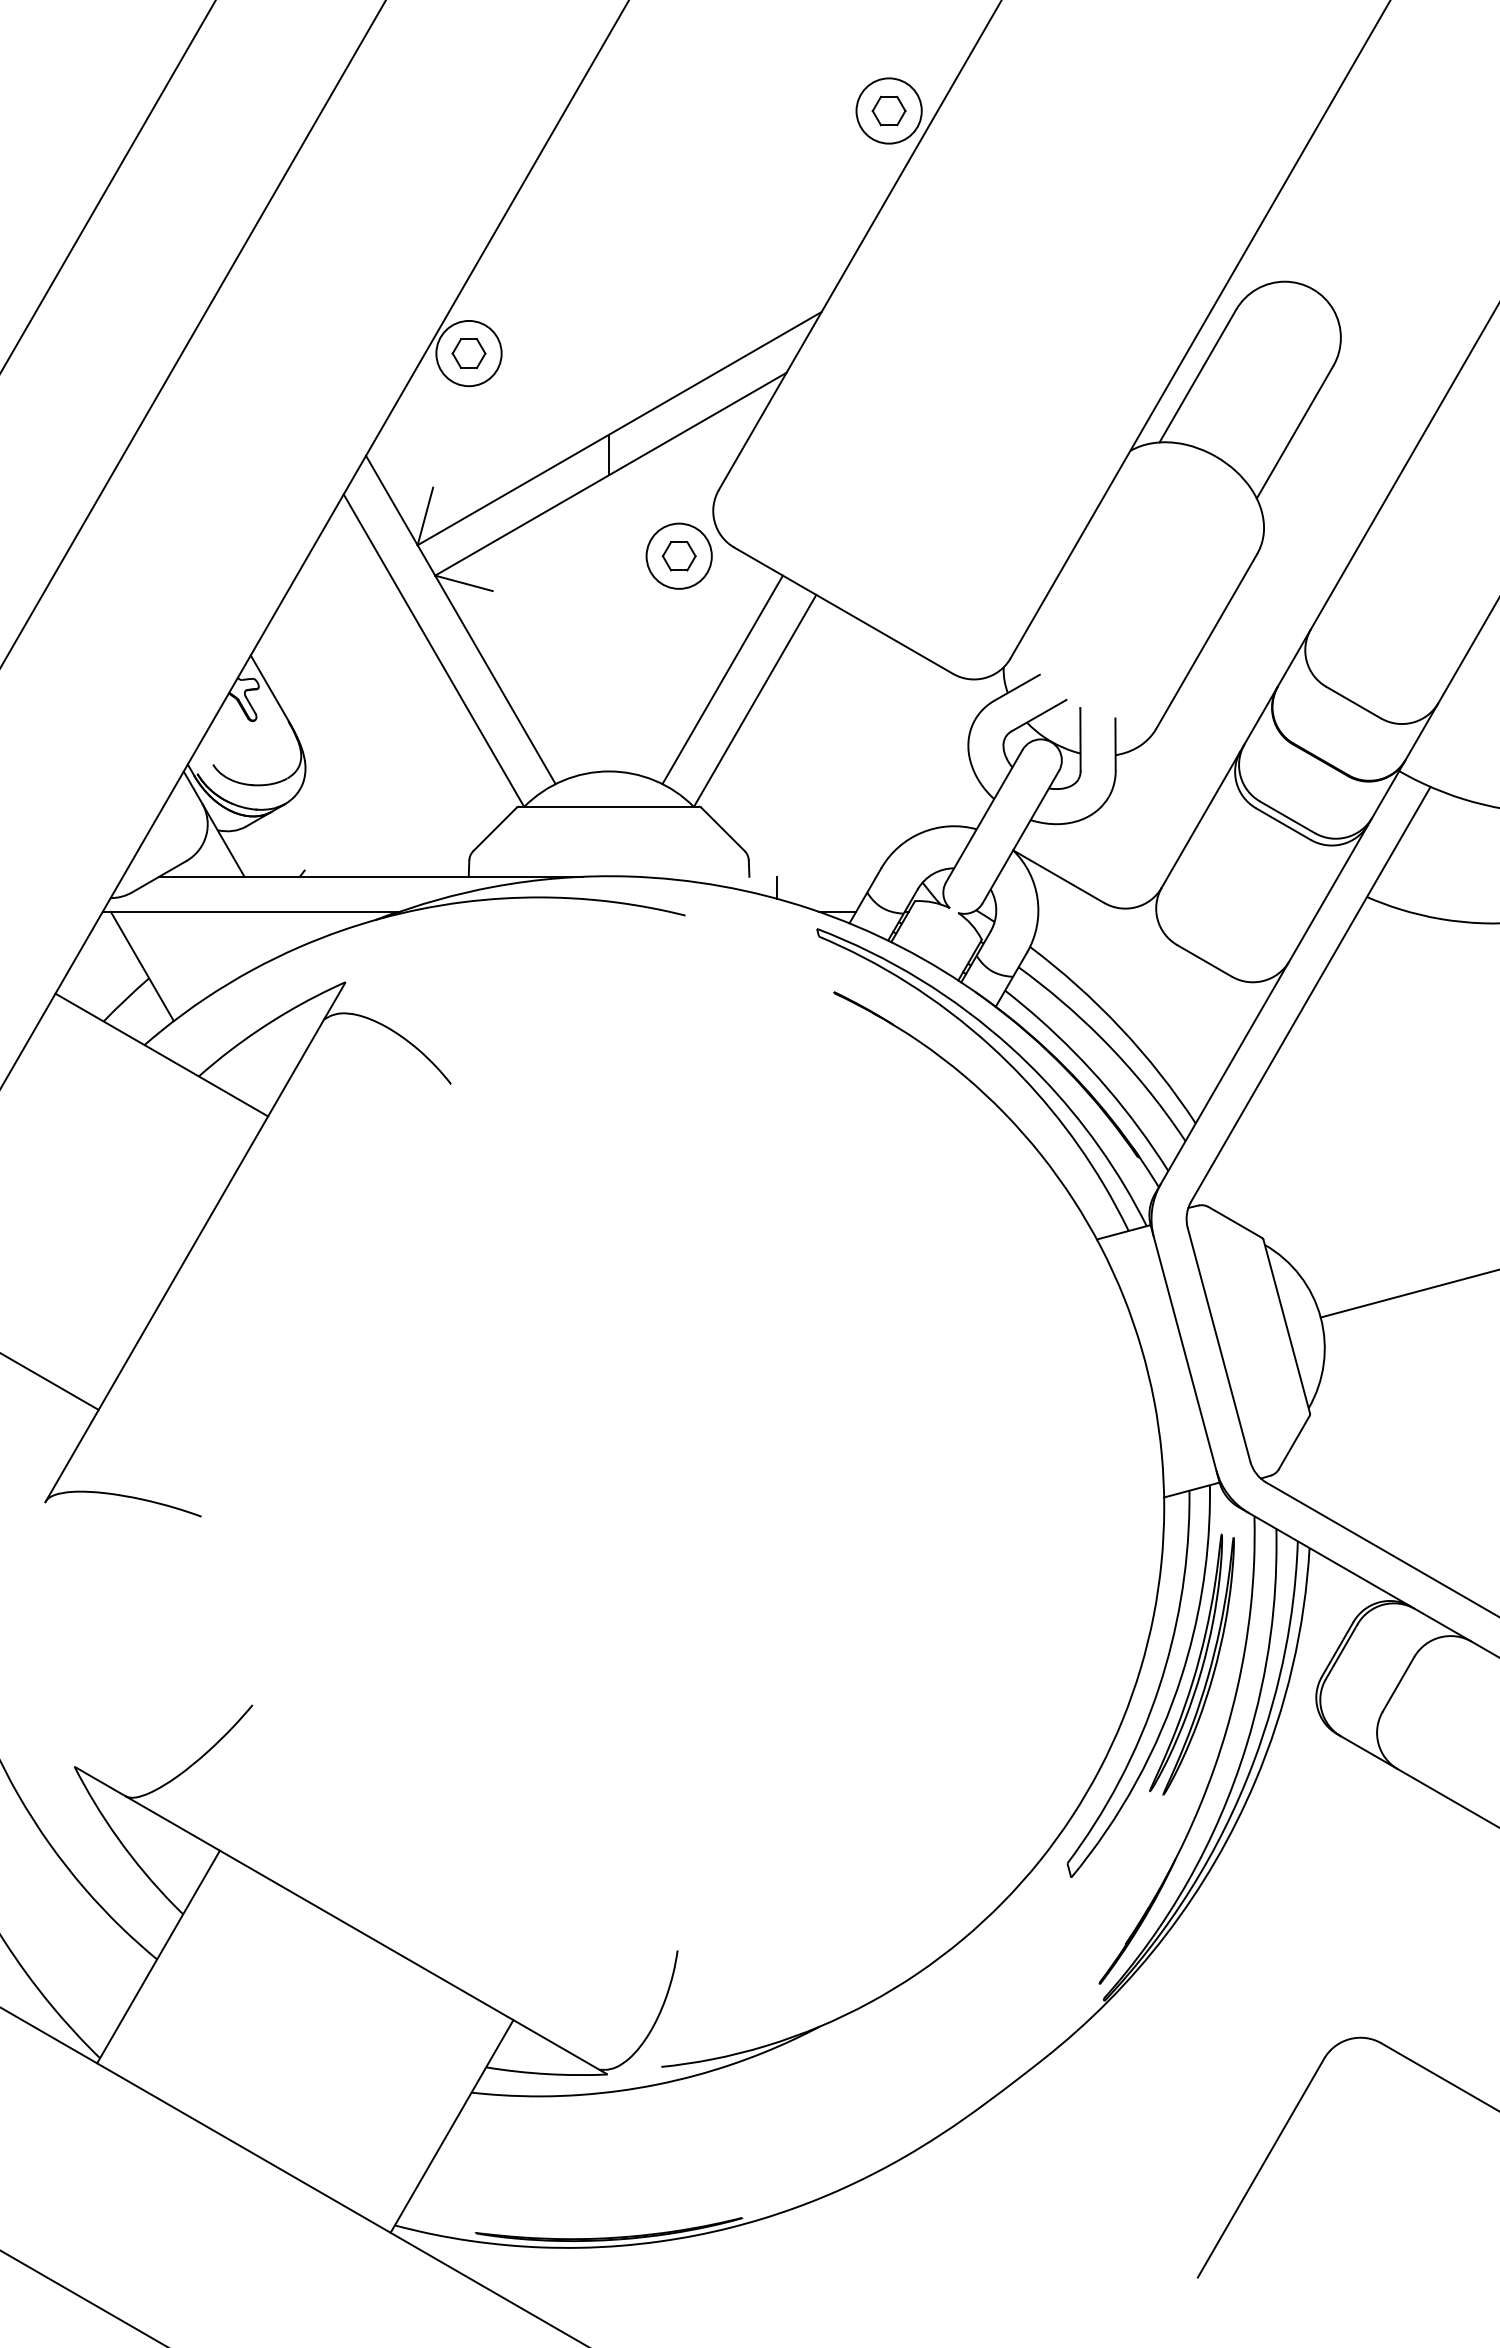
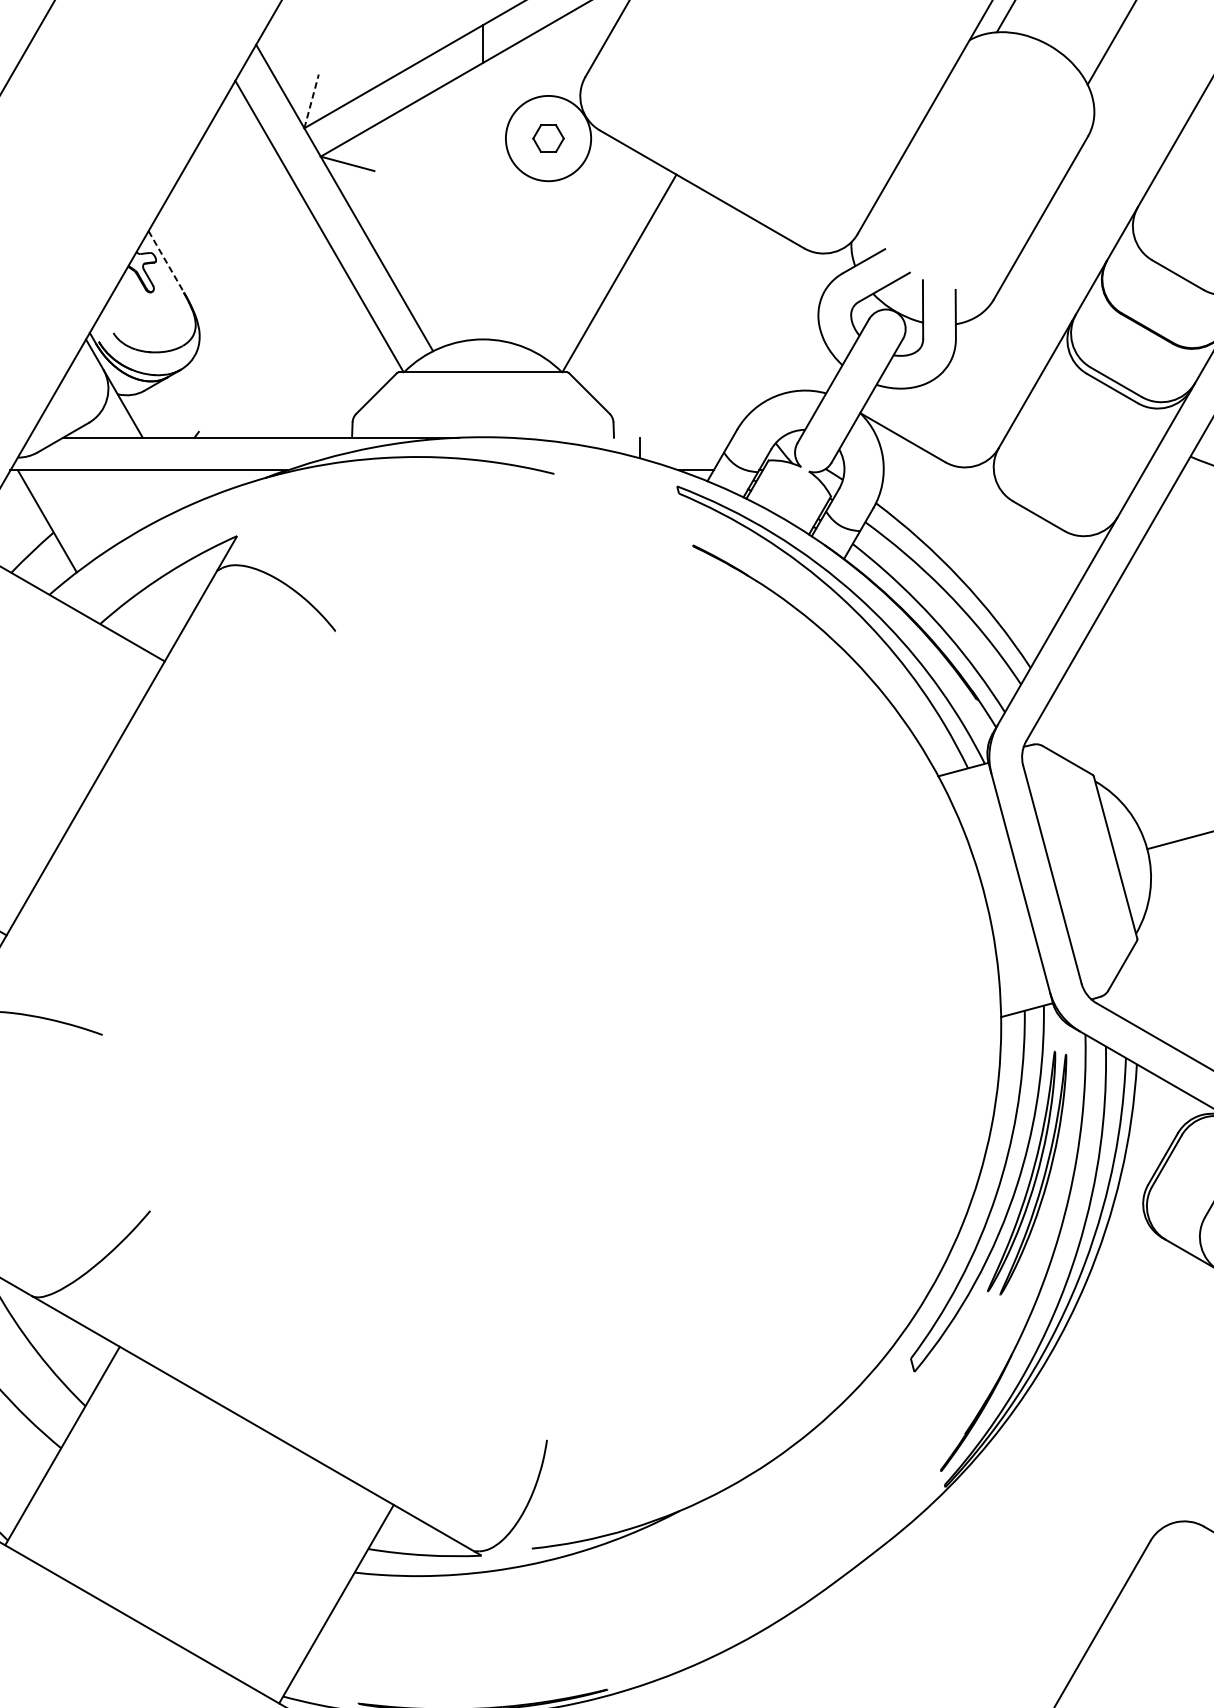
line: (425, 516) -> (311, 101), solid -> dashed
circle: (678, 555) -> (547, 137), size x1.4
line: (722, 679) -> (588, 253), removed
line: (269, 688) -> (166, 262), solid -> dashed

